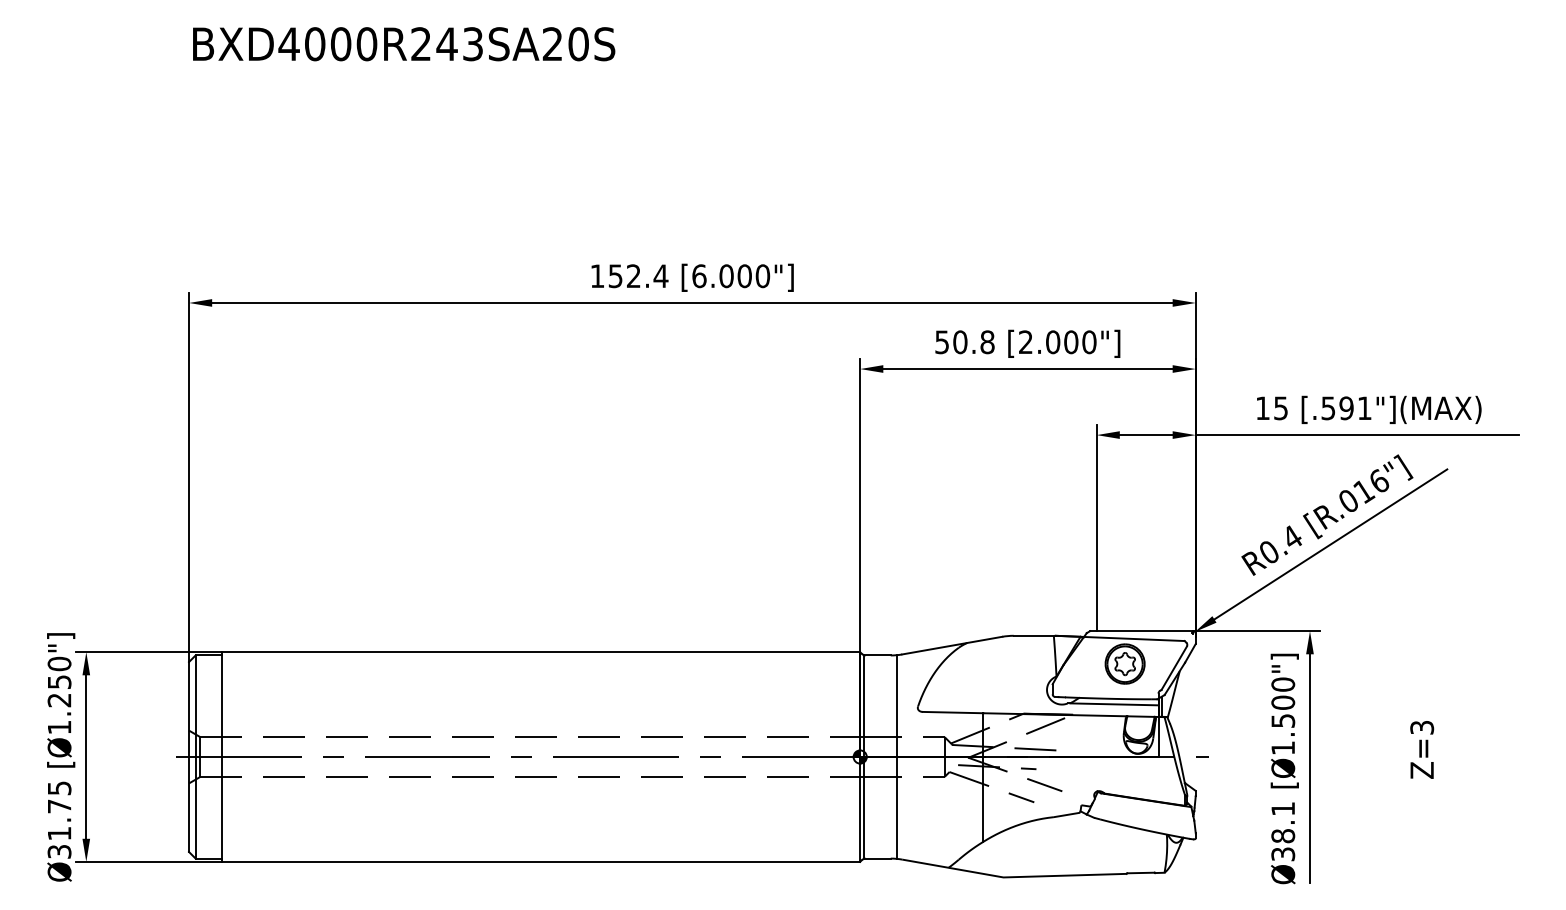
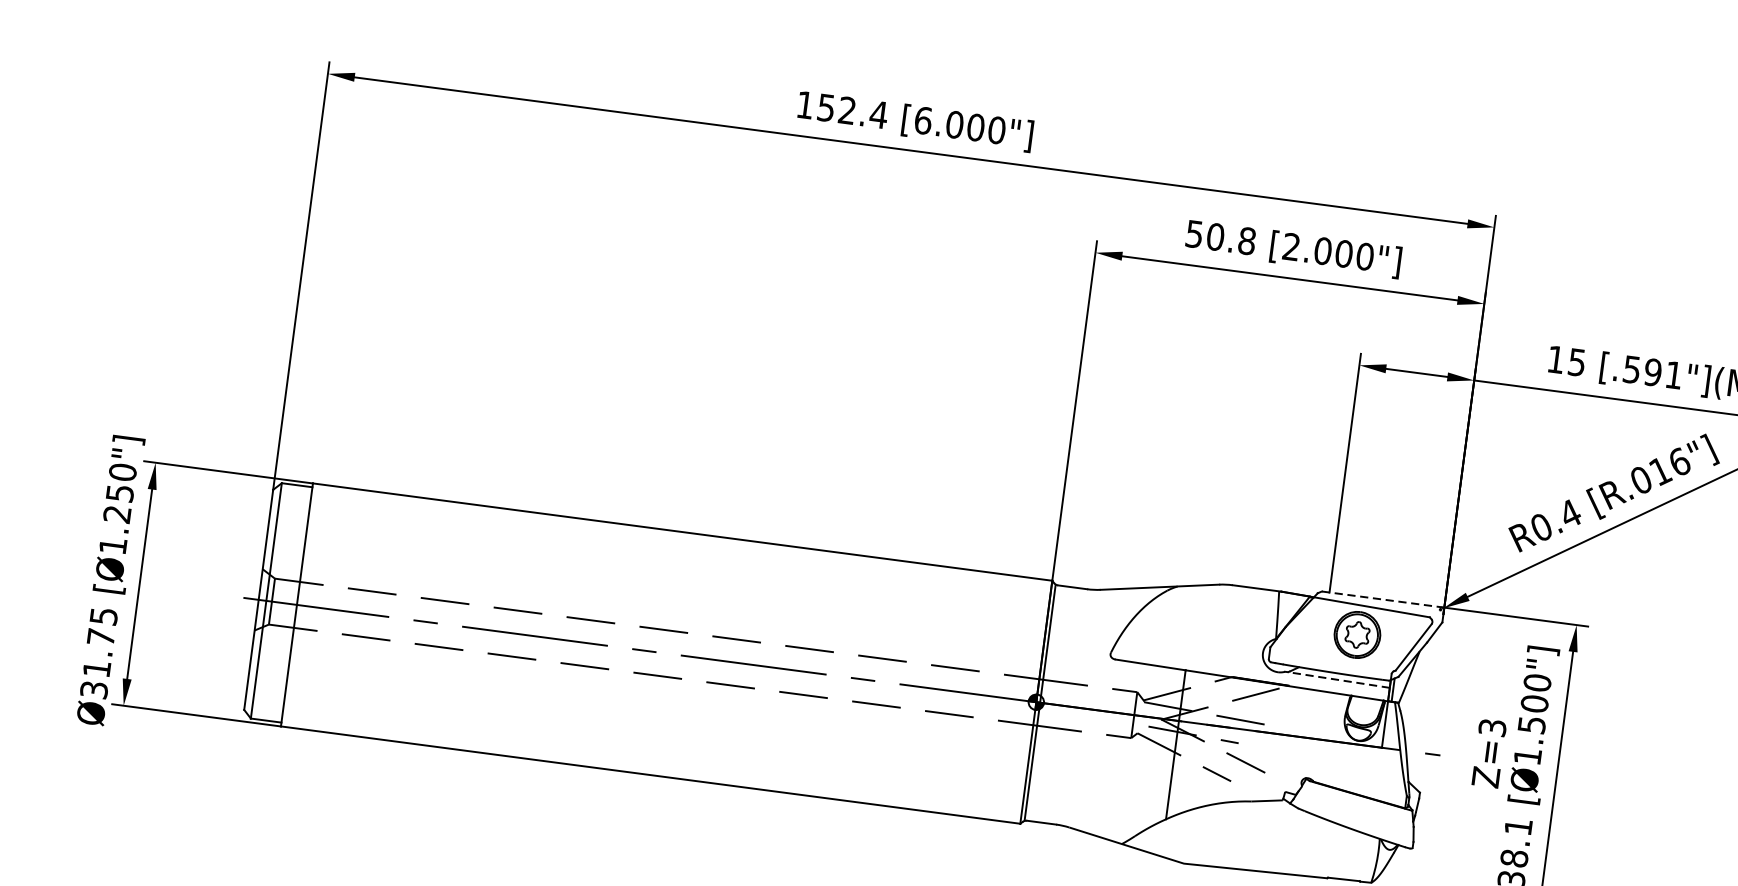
line: (1141, 631) -> (1381, 599), solid -> dashed
line: (1113, 704) -> (1337, 680), solid -> dashed
text: (1422, 749) -> (1489, 753), moved
line: (896, 756) -> (1078, 707), removed

